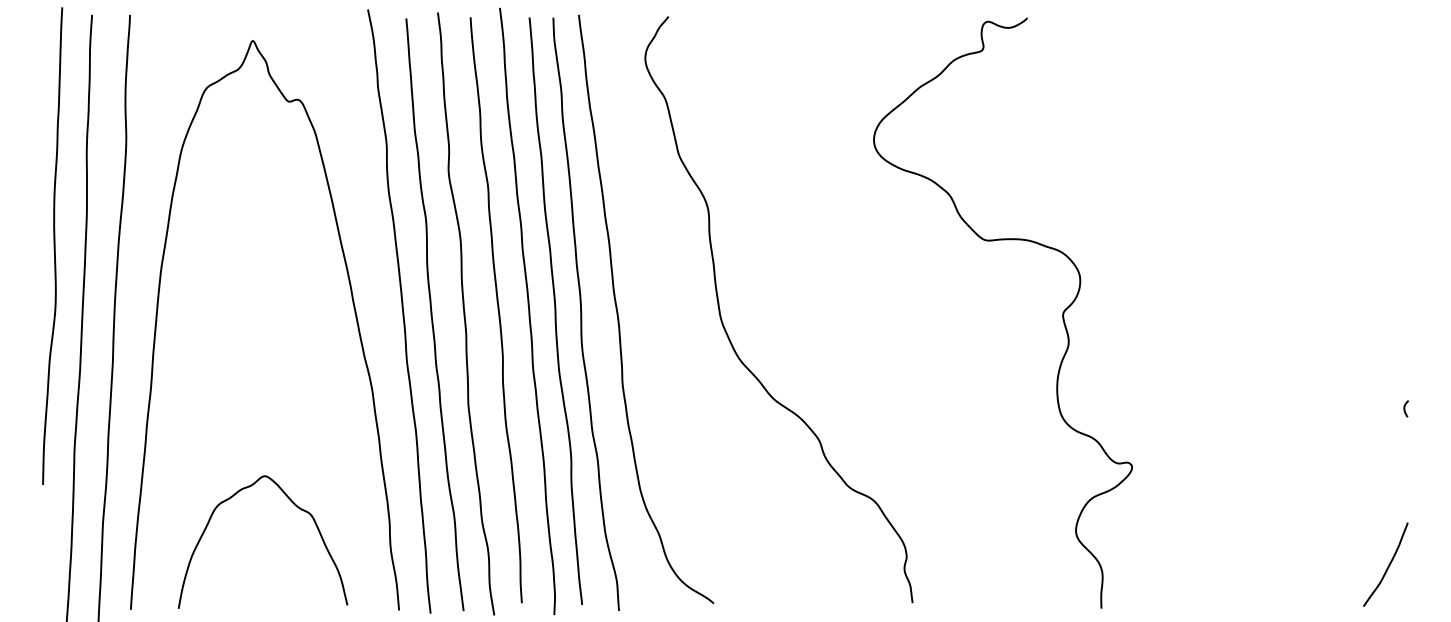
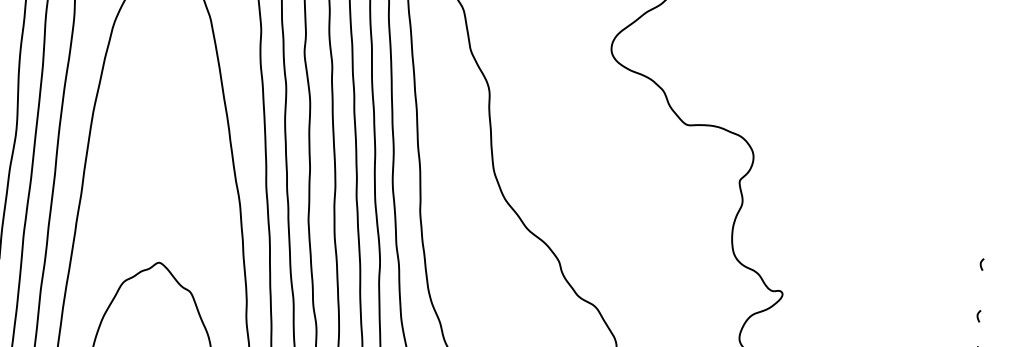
curve: (1405, 480) -> (978, 315), added

